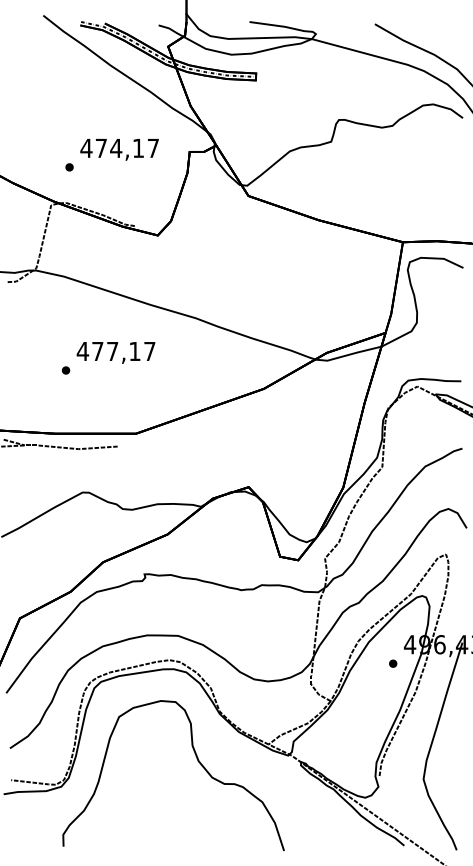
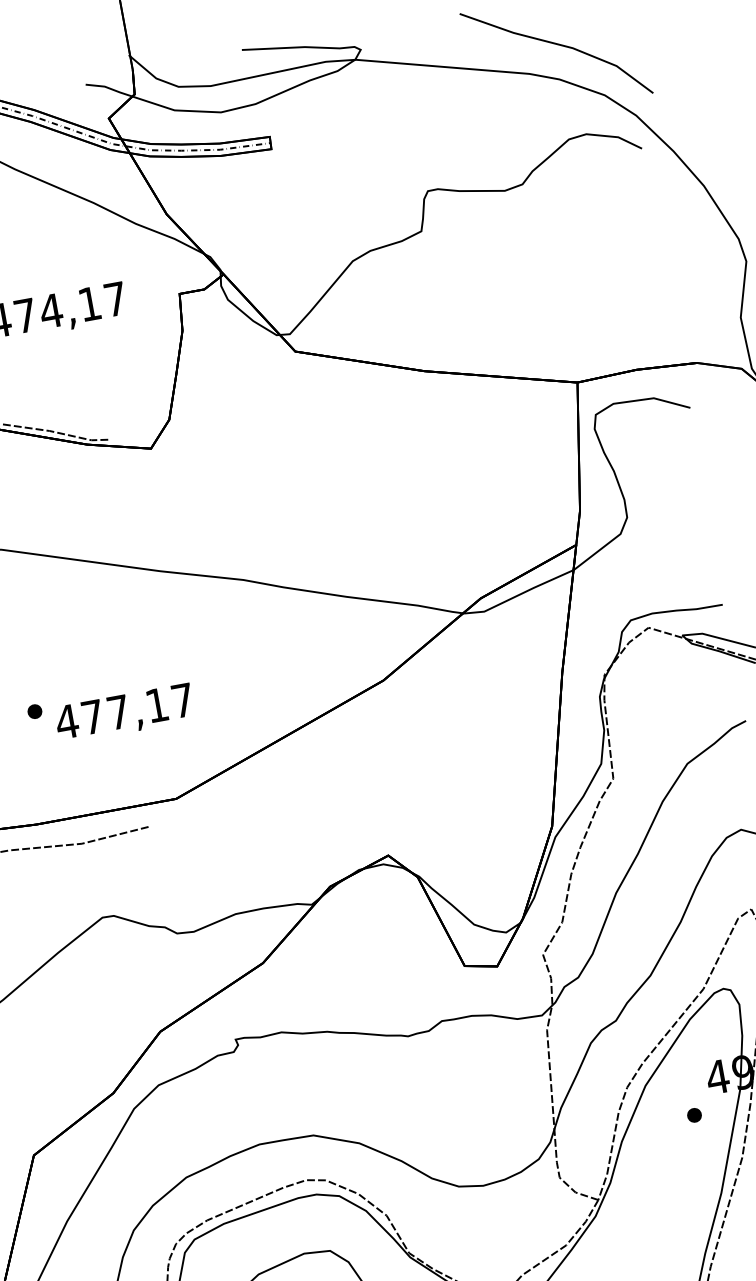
text: (115, 352) -> (123, 713), moved

